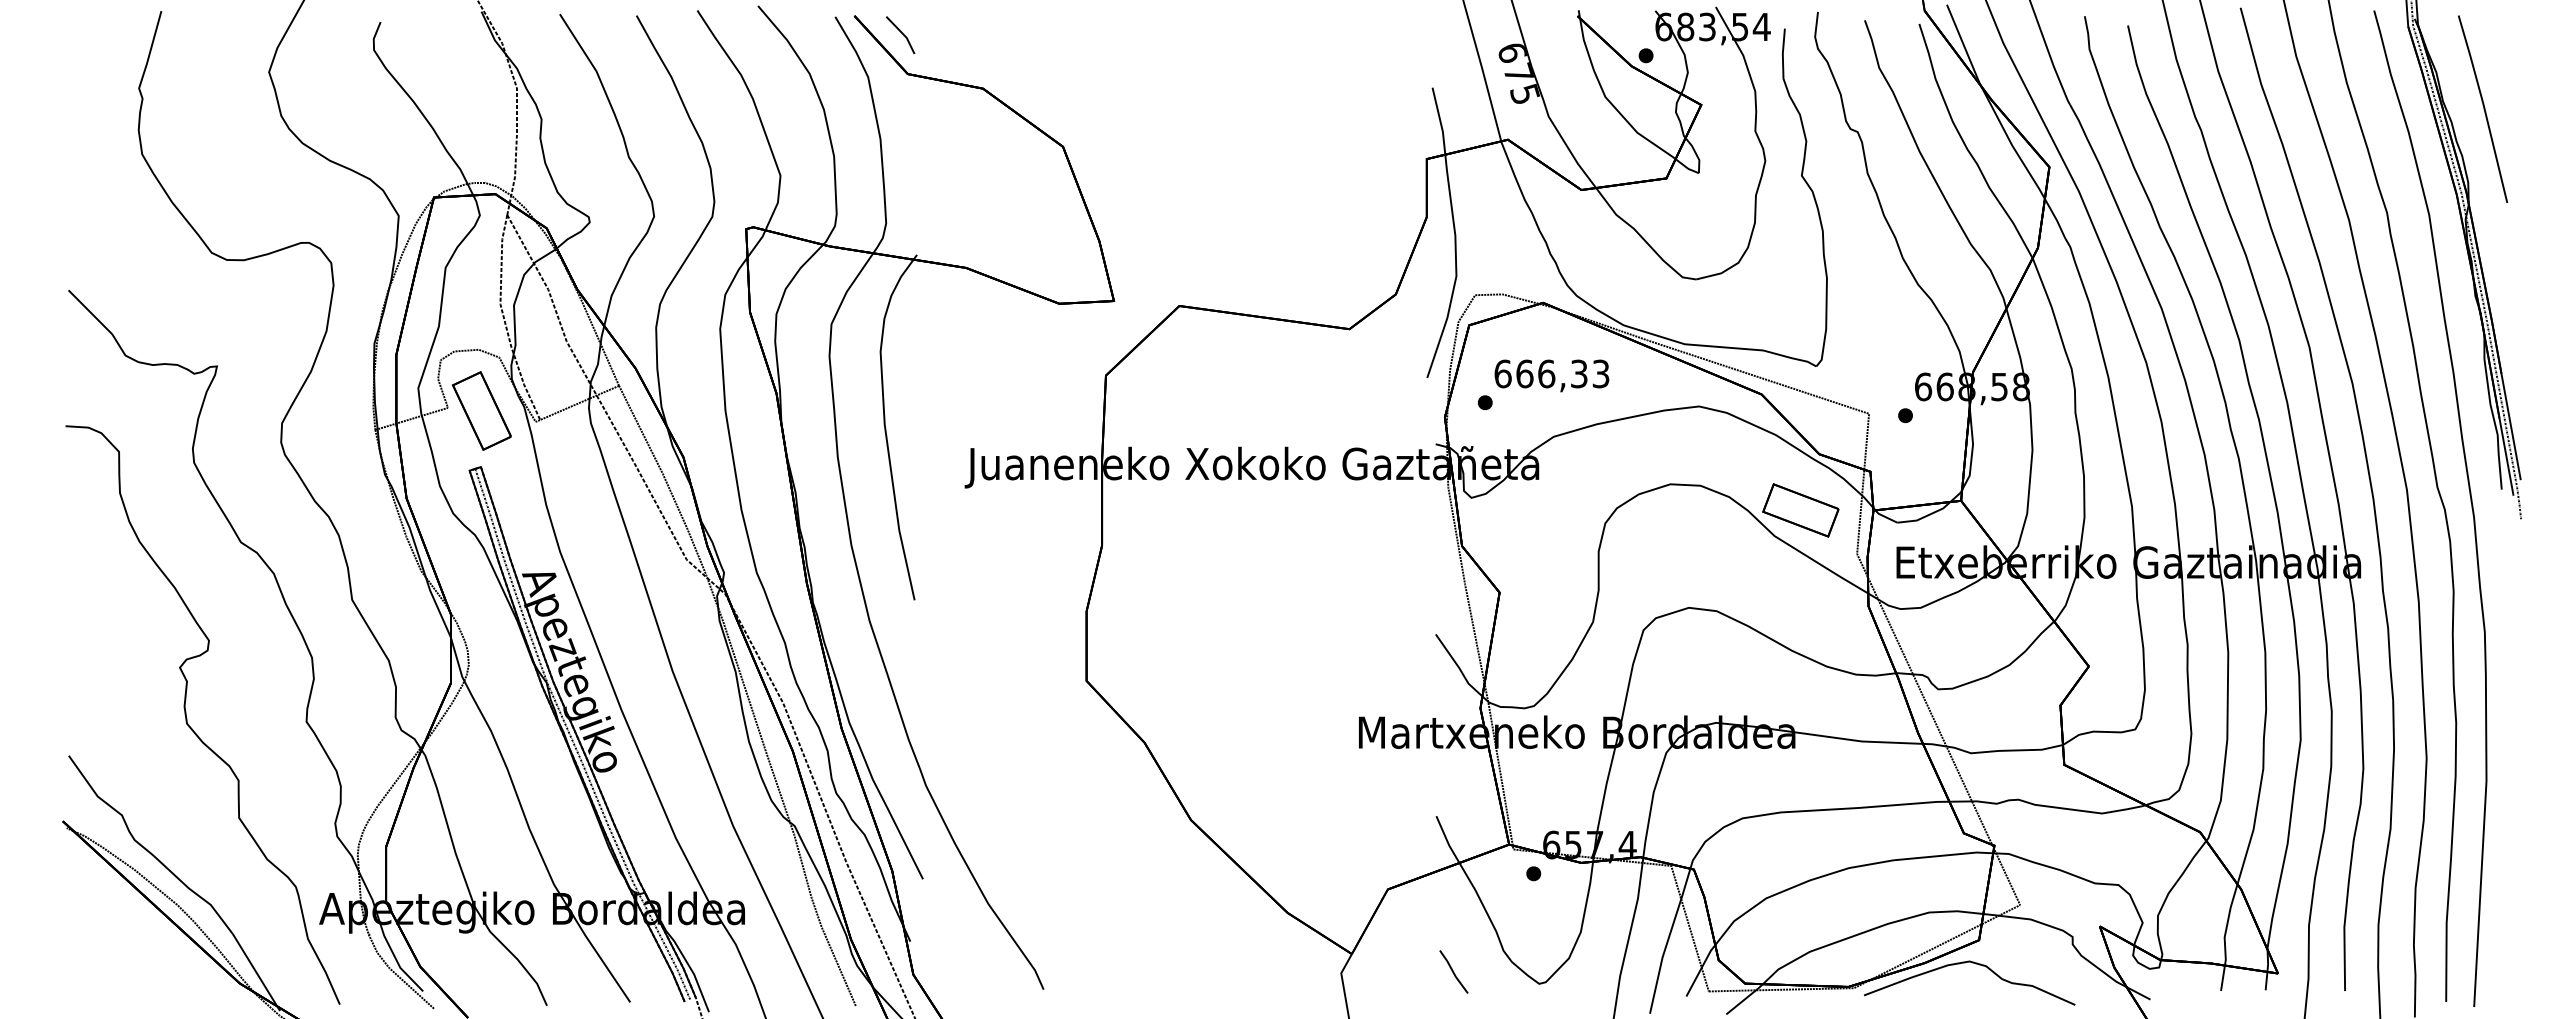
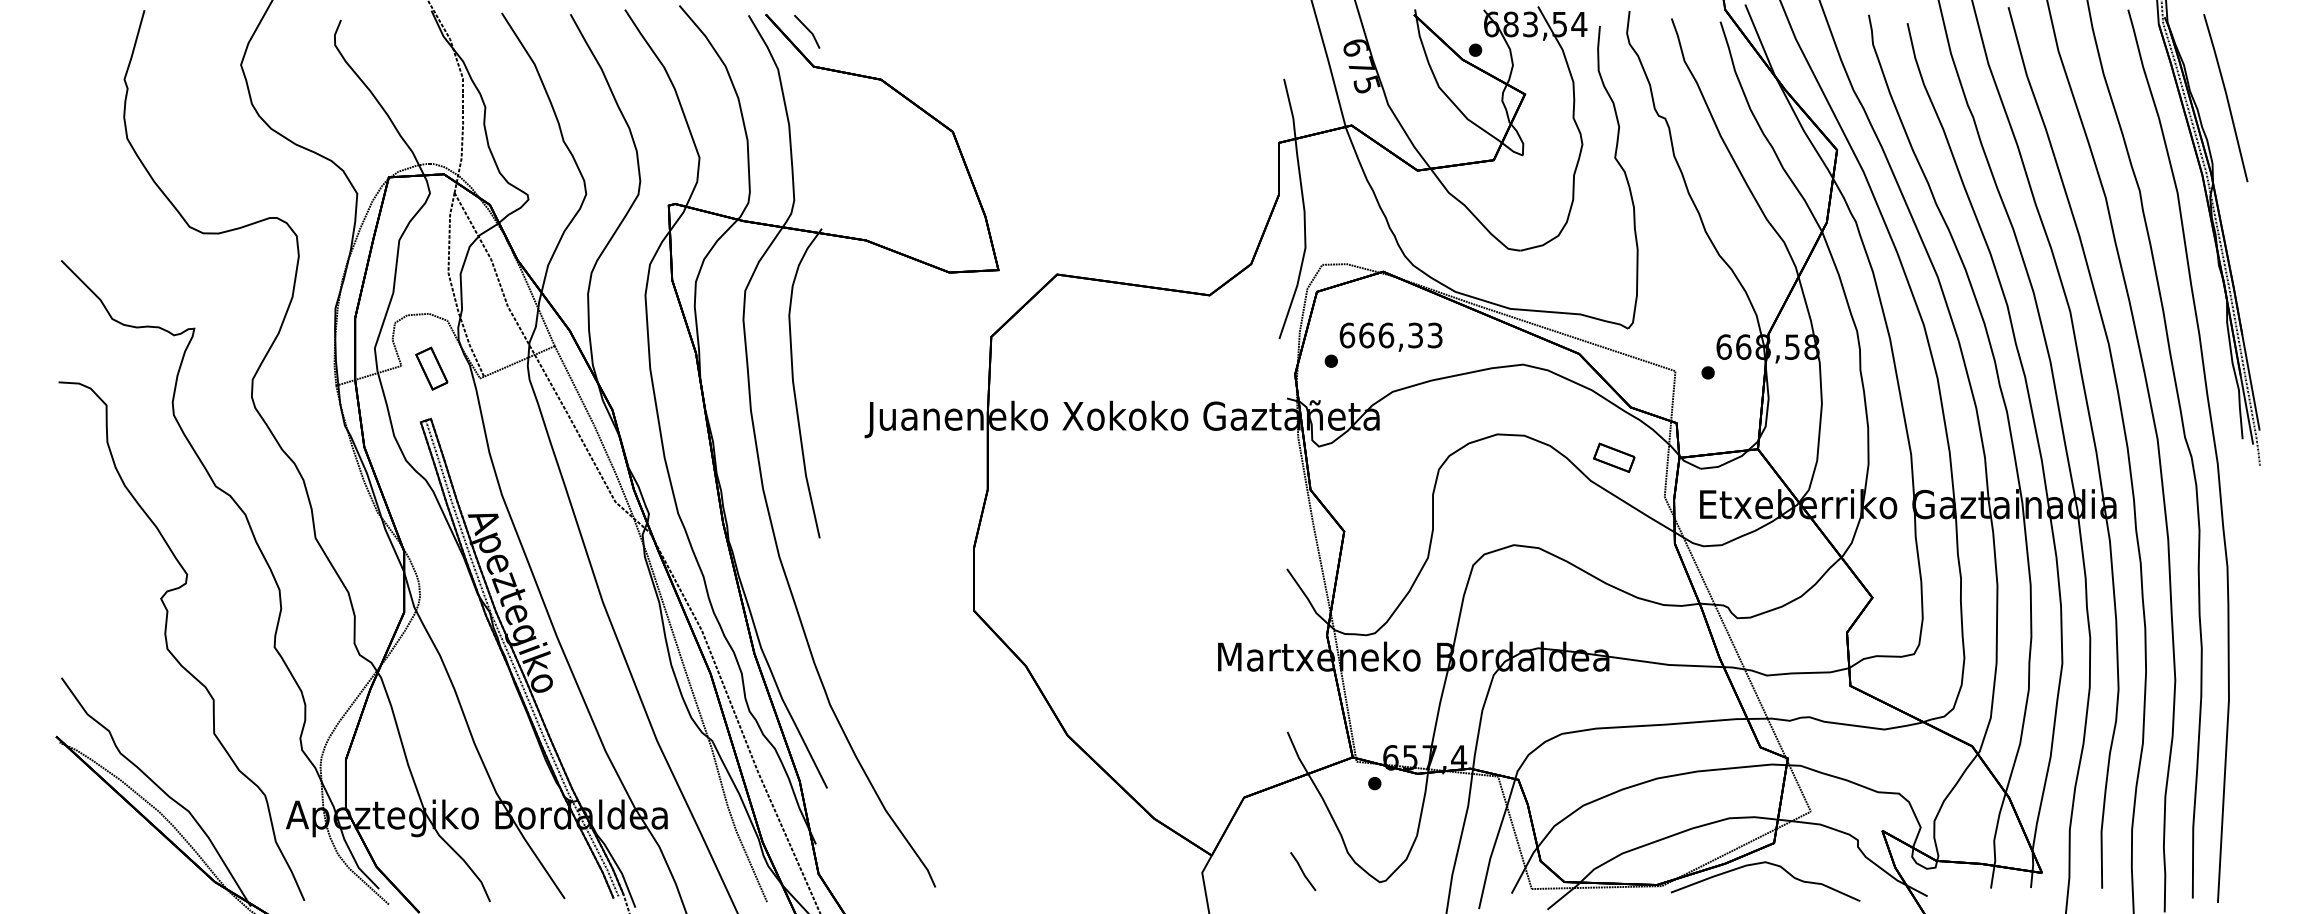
part: (481, 410) -> (431, 368), size x0.6
part: (1800, 510) -> (1613, 457), size x0.6

